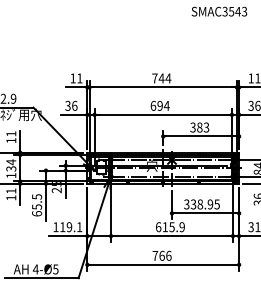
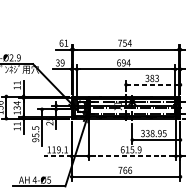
text: (72, 78) -> (61, 43), 11 -> 61
text: (161, 78) -> (124, 43), 744 -> 754
text: (74, 105) -> (62, 62), 36 -> 39
line: (201, 136) -> (153, 84), solid -> dashed
text: (37, 213) -> (35, 140), 65.5 -> 95.5
line: (67, 236) -> (57, 156), solid -> dashed
line: (172, 236) -> (132, 156), solid -> dashed

